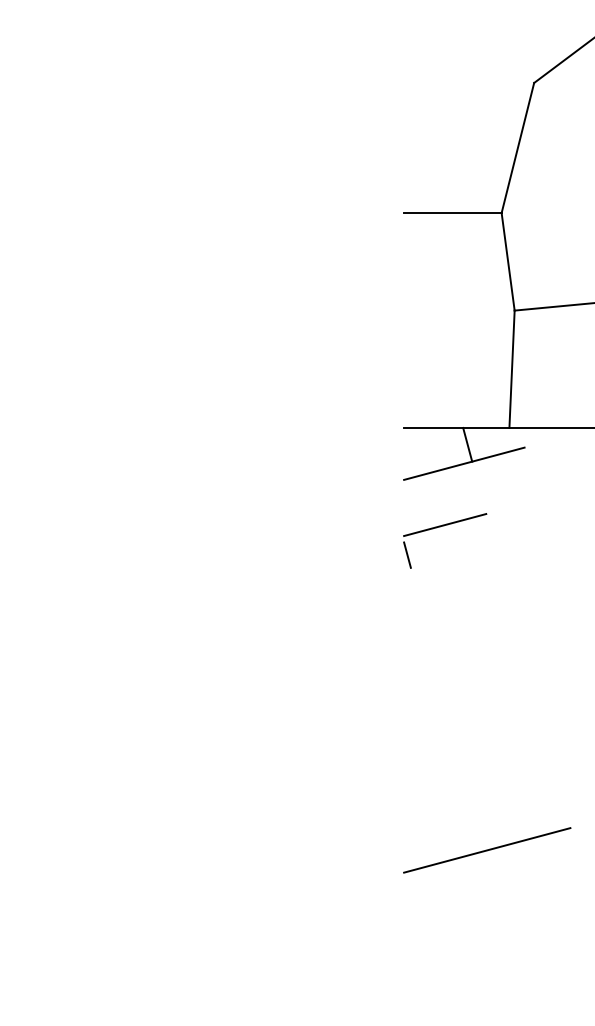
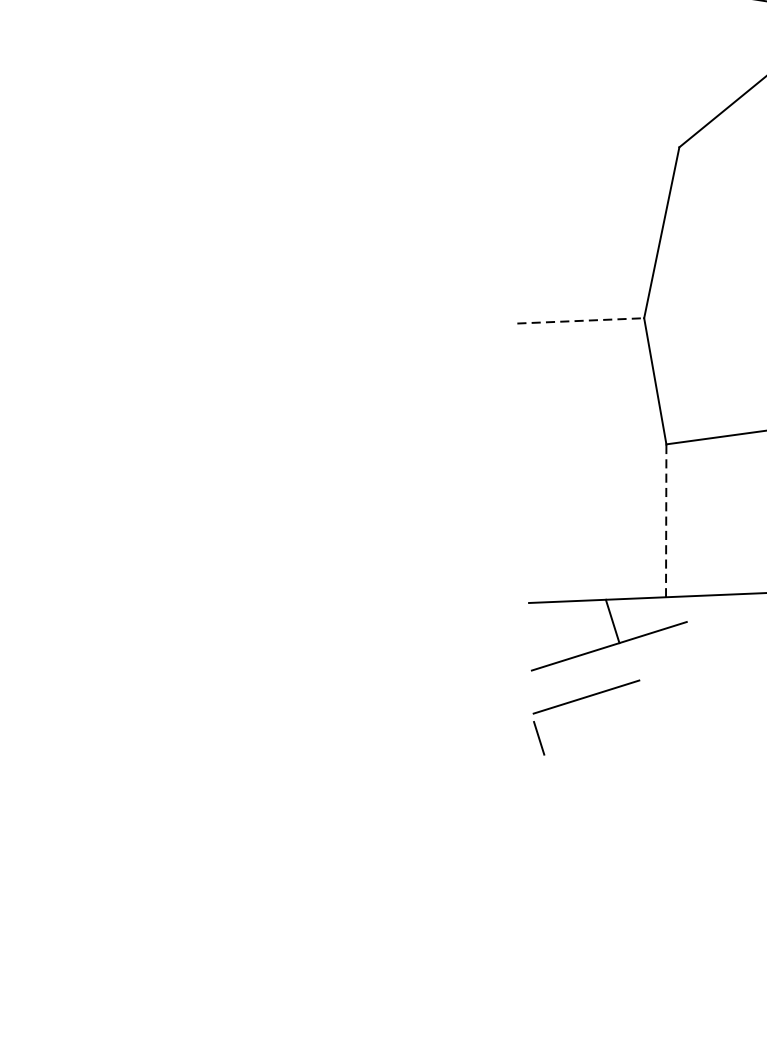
line: (452, 213) -> (580, 321), solid -> dashed
line: (512, 369) -> (666, 521), solid -> dashed
part: (440, 527) -> (580, 700), moved

